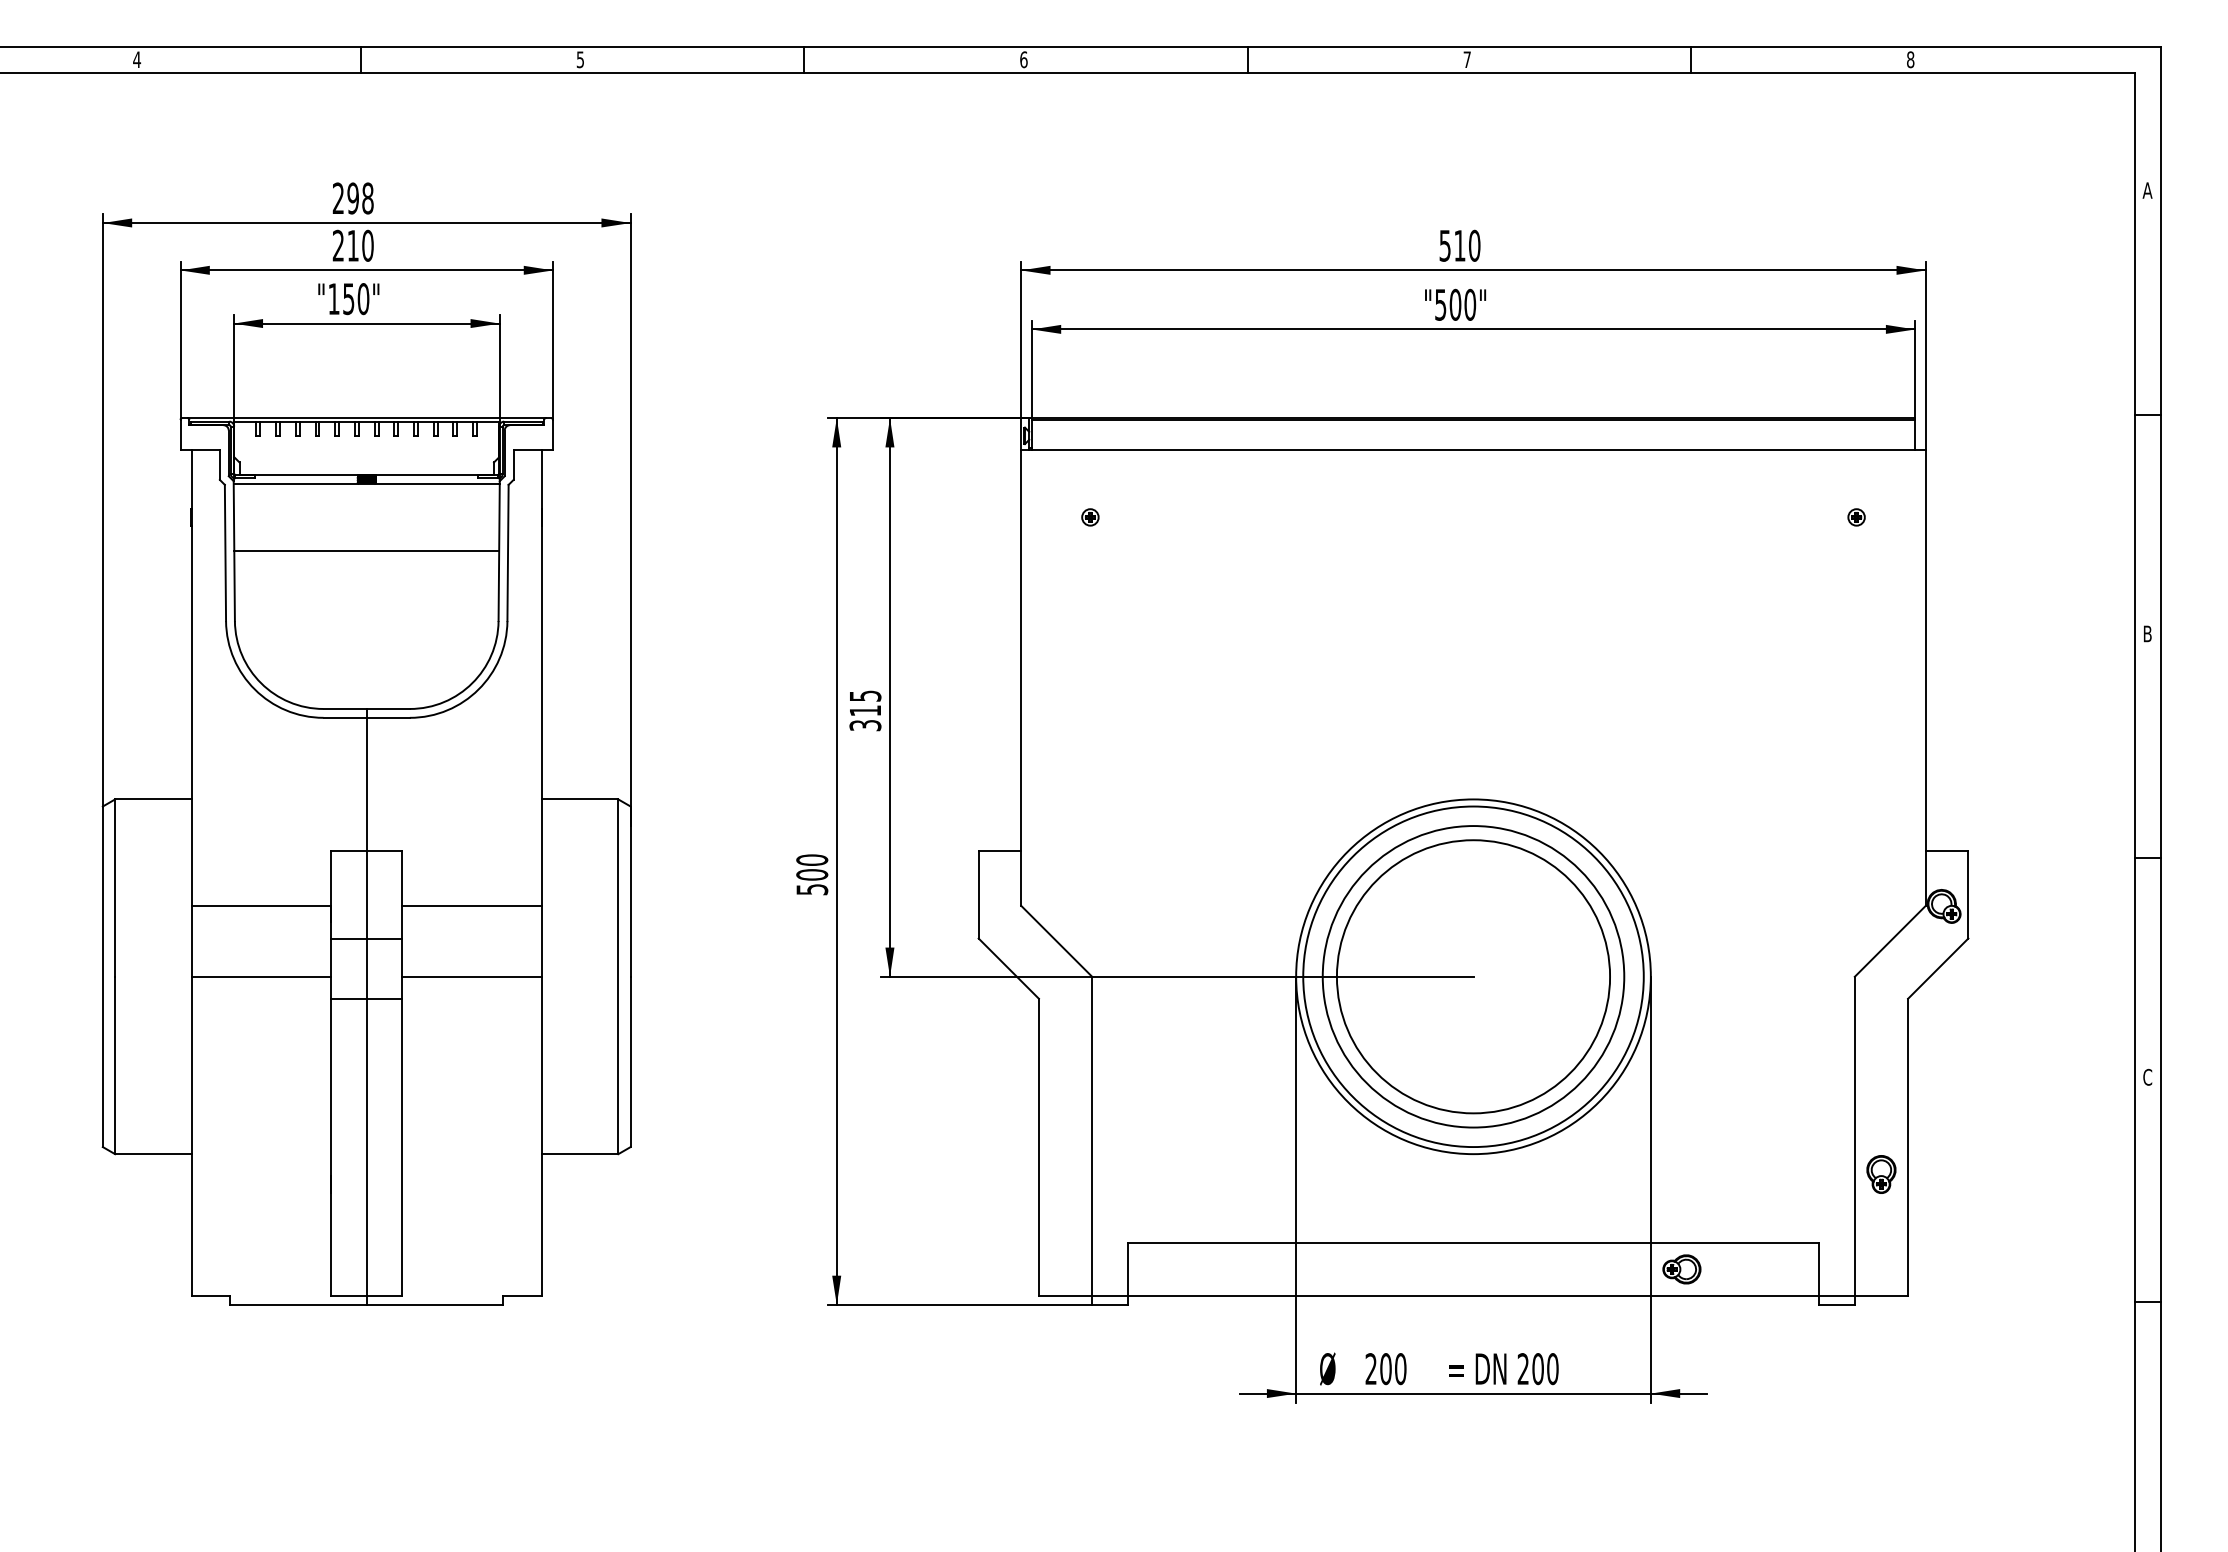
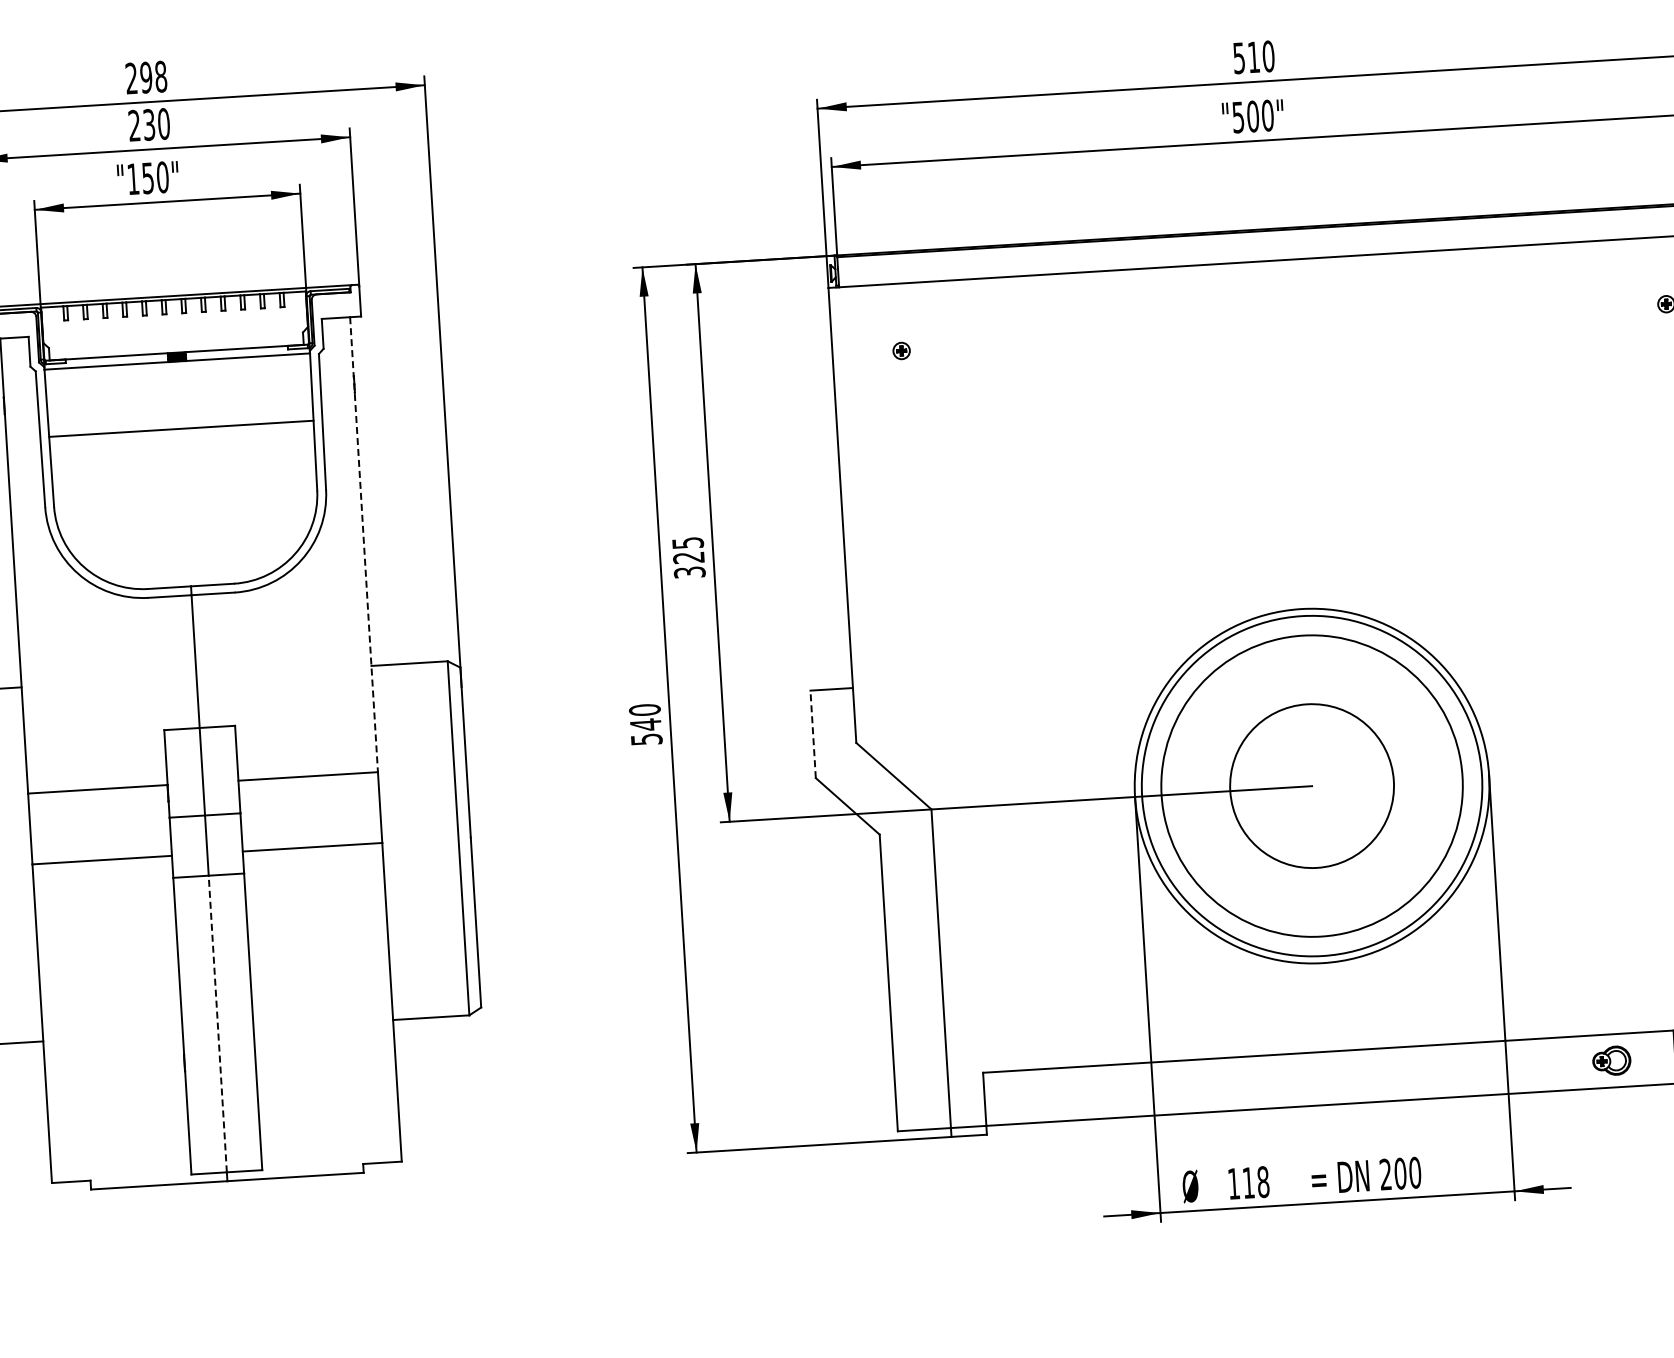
text: (352, 245) -> (148, 124), 210 -> 230
line: (541, 677) -> (363, 544), solid -> dashed
text: (864, 710) -> (687, 557), 315 -> 325
text: (812, 874) -> (646, 724), 500 -> 540
line: (978, 894) -> (812, 734), solid -> dashed
circle: (1473, 976) -> (1312, 785), size x0.6
line: (366, 1147) -> (217, 1024), solid -> dashed
part: (1681, 1269) -> (1611, 1061), moved
text: (1385, 1369) -> (1248, 1183), 200 -> 118

